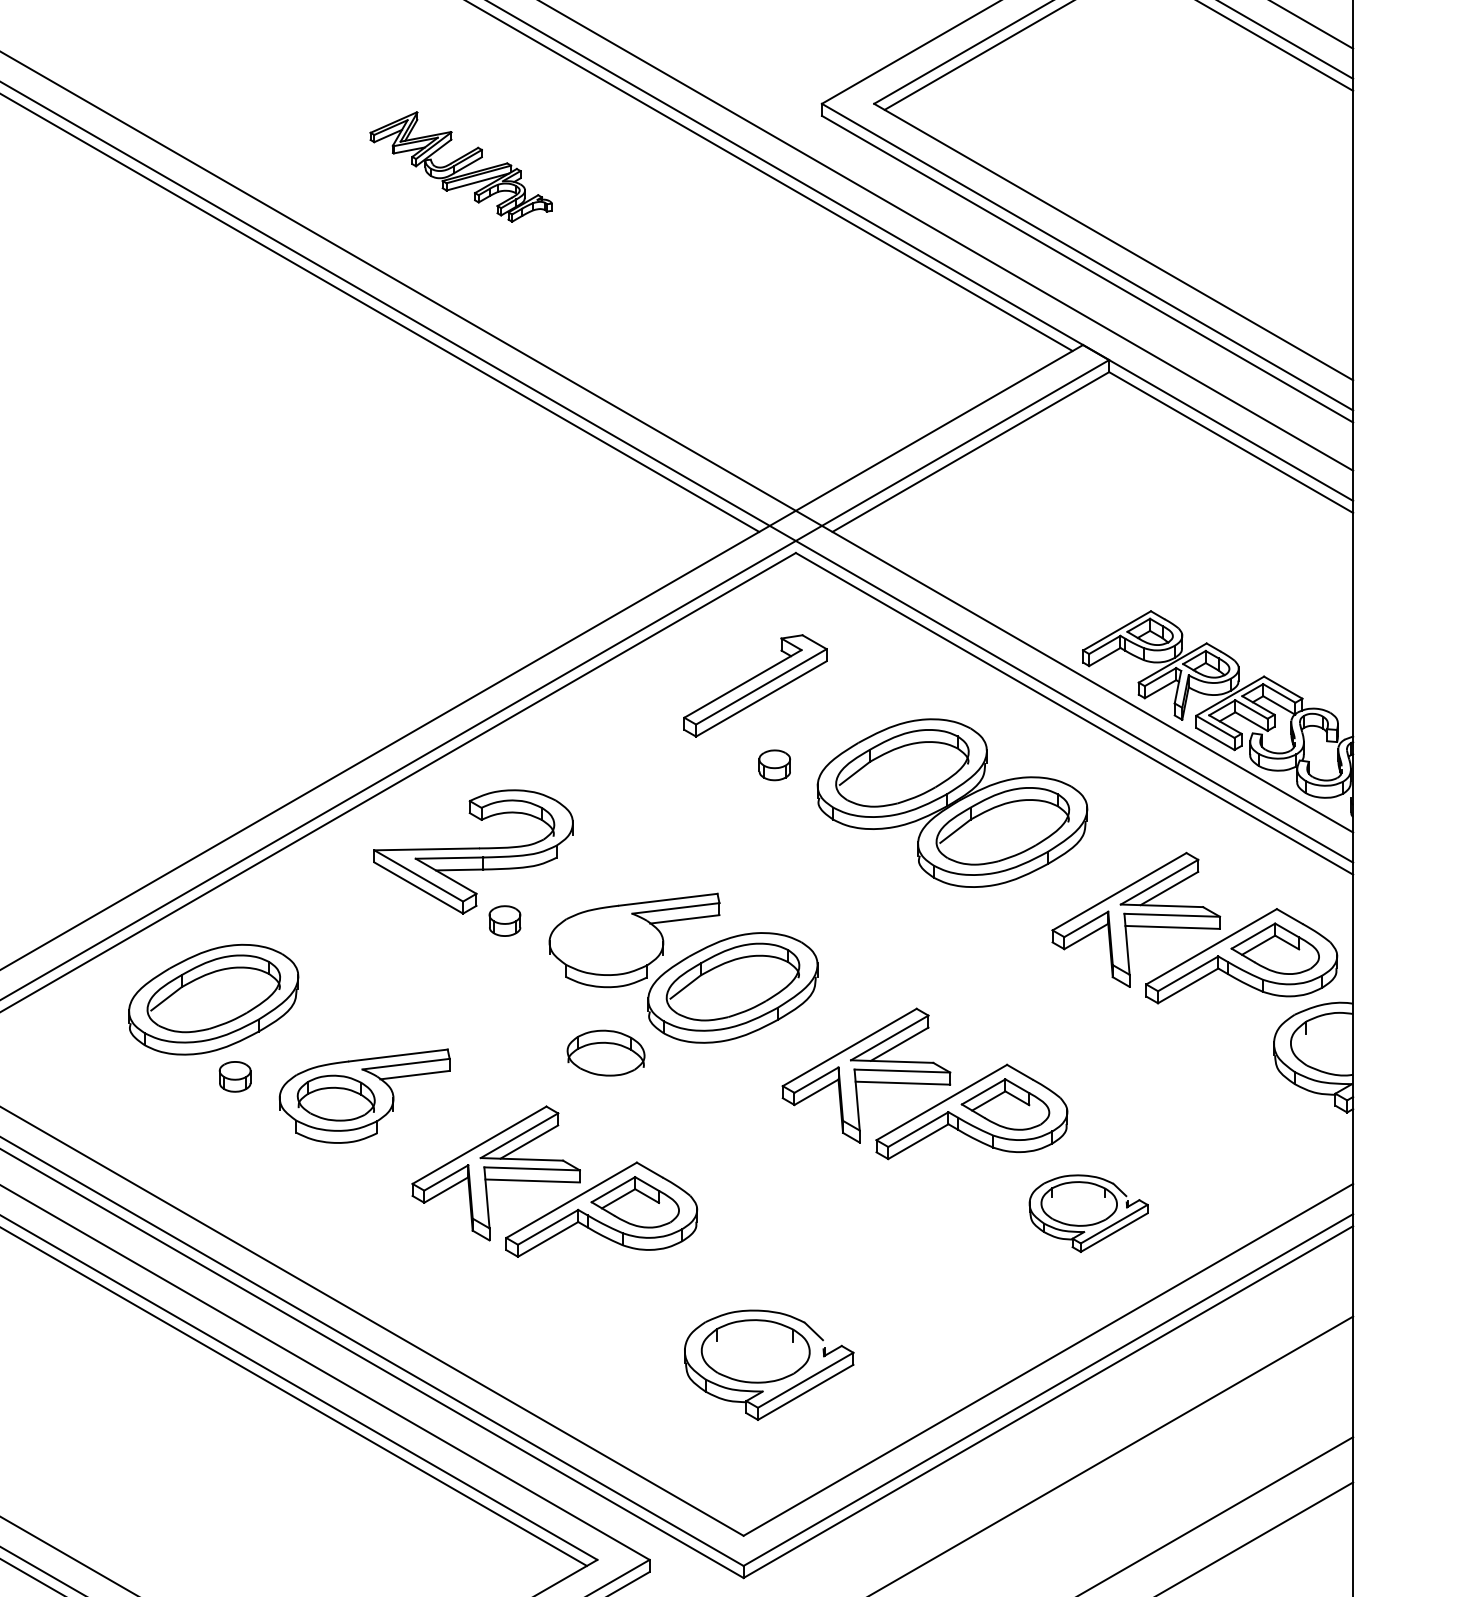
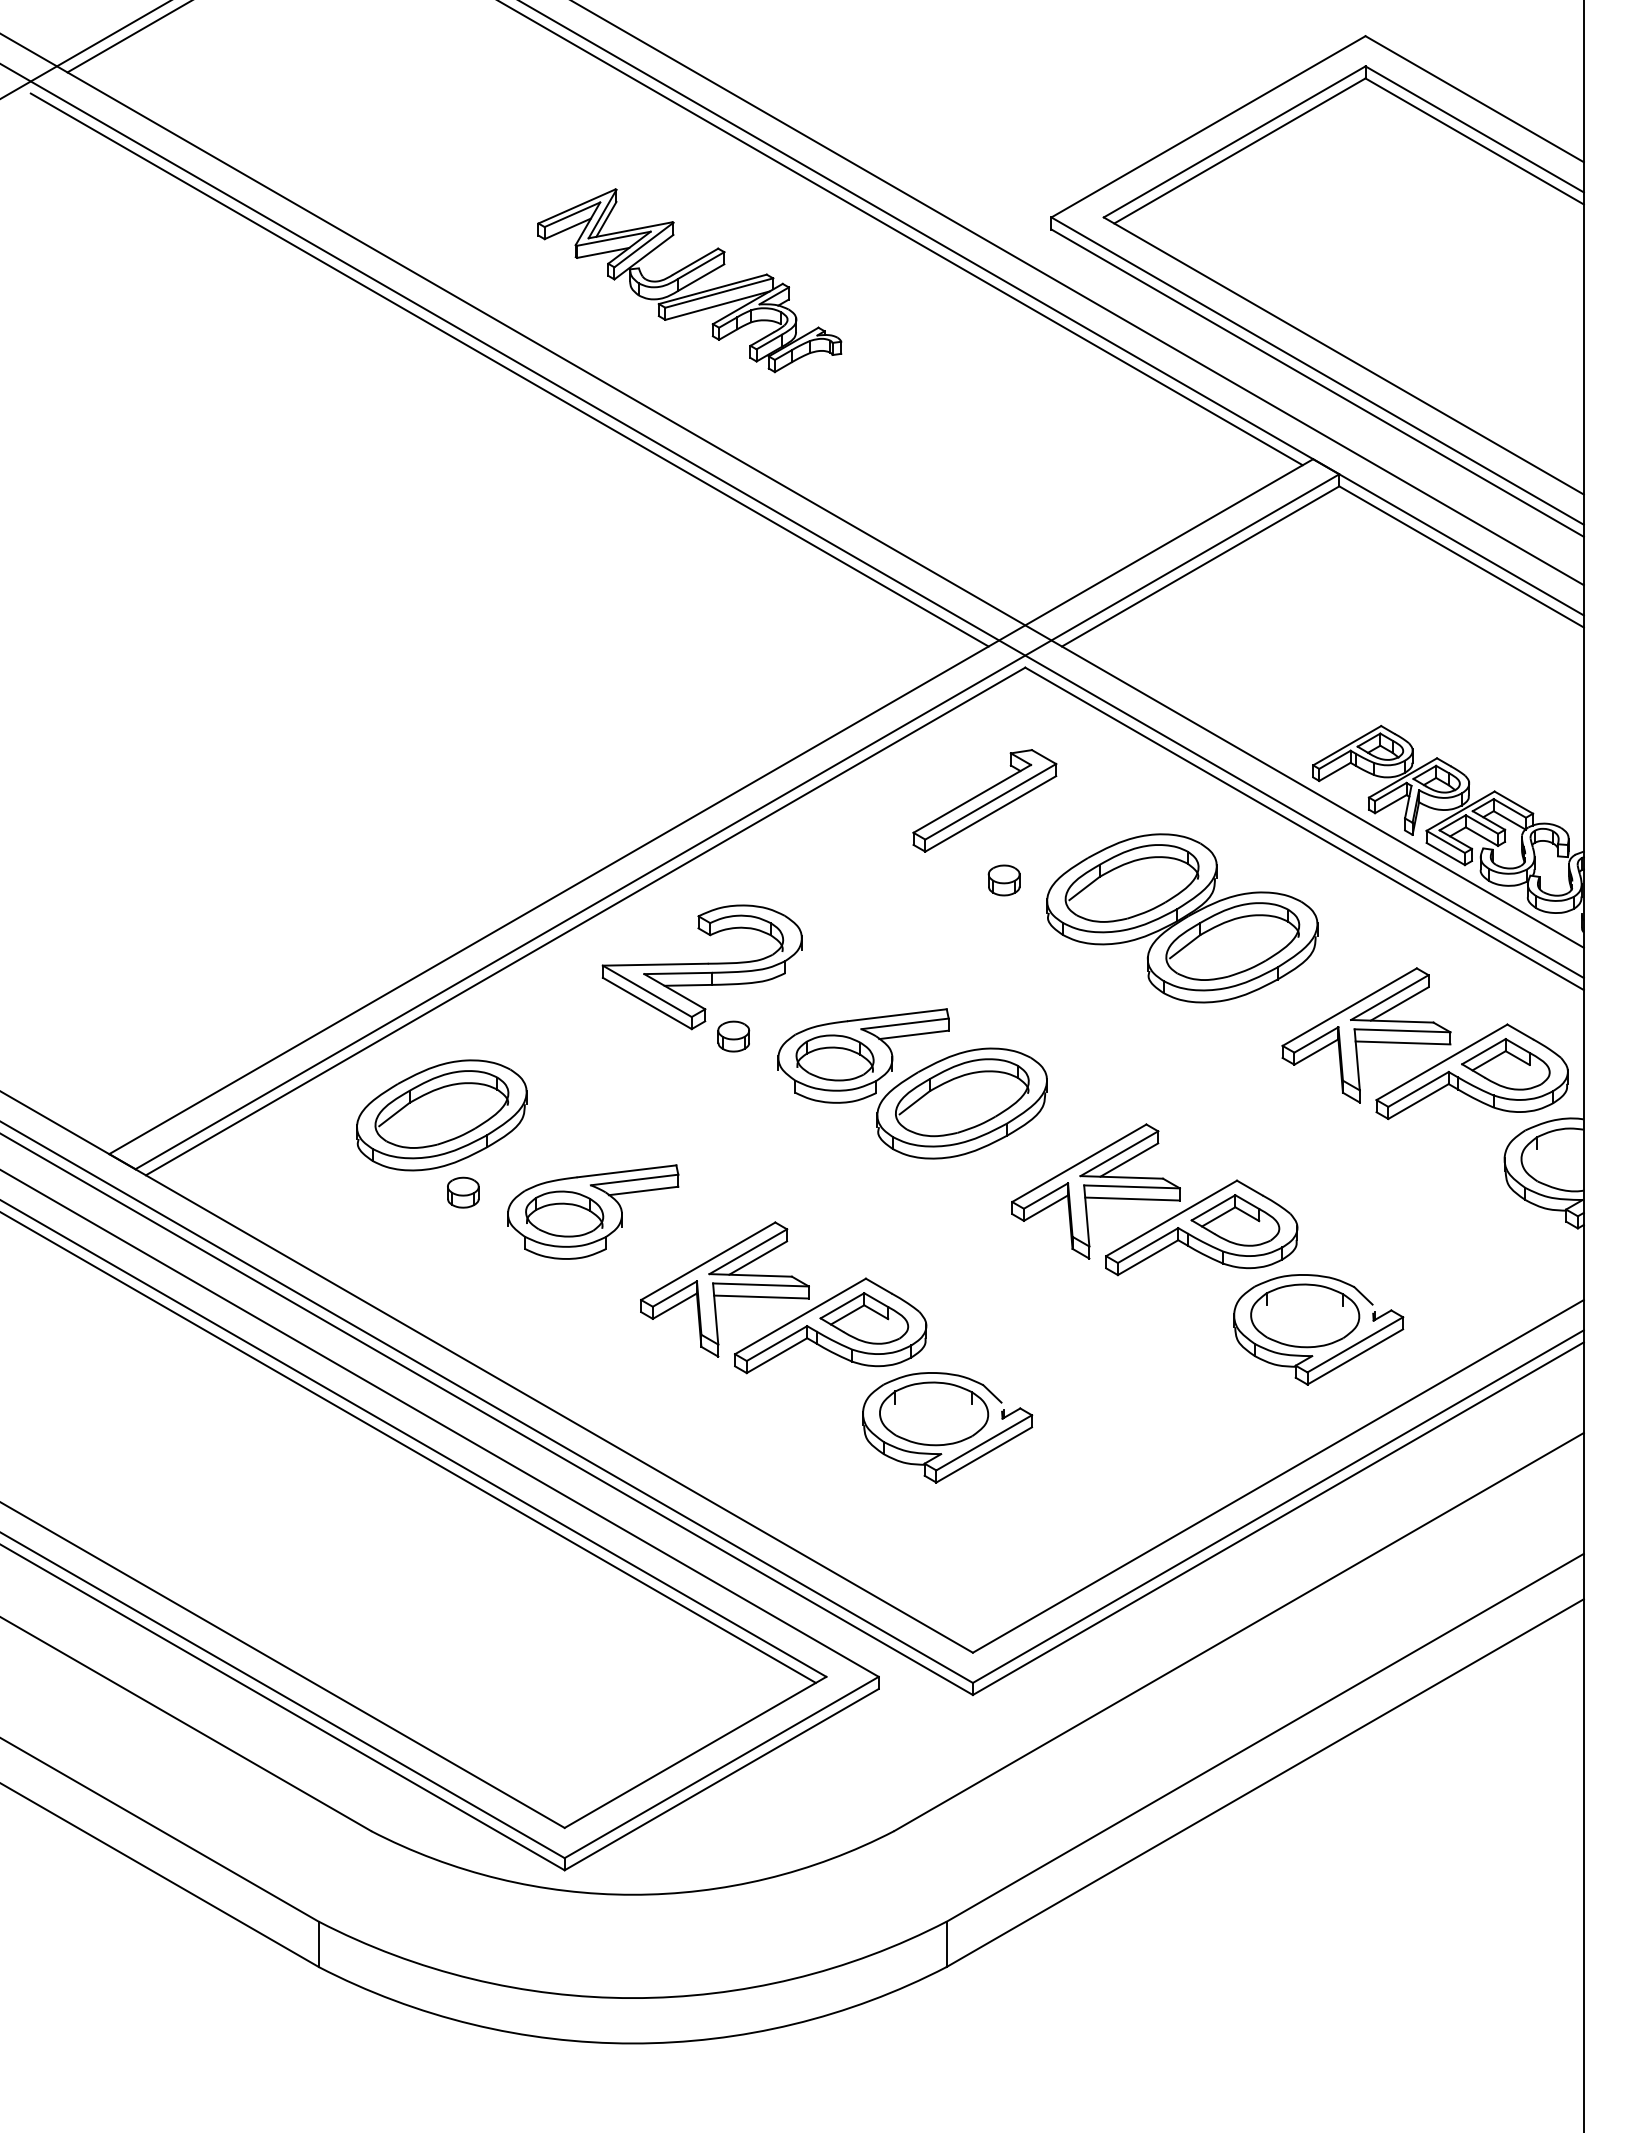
part: (460, 166) -> (689, 280), size x1.67
part: (605, 1052) -> (834, 1057), moved
part: (1088, 1213) -> (1318, 1329), size x1.43
part: (769, 1364) -> (947, 1427), moved

